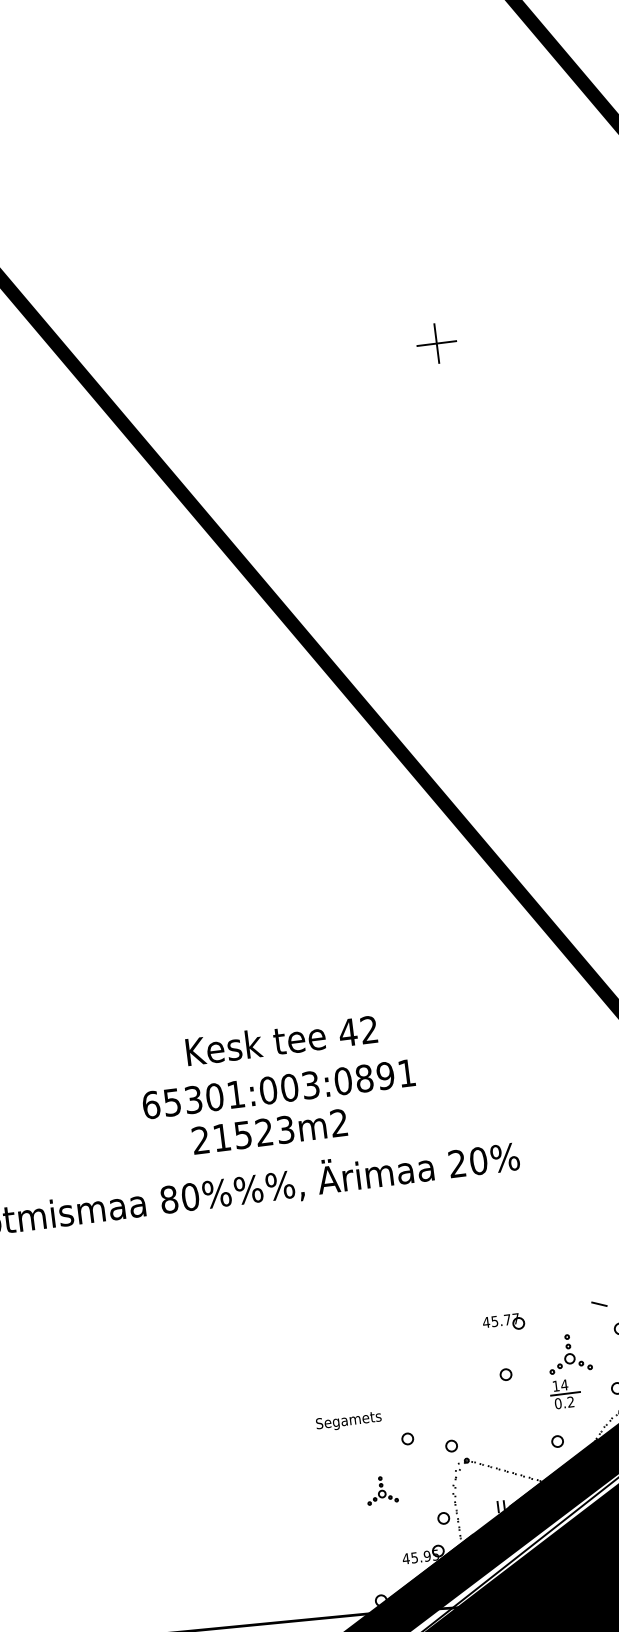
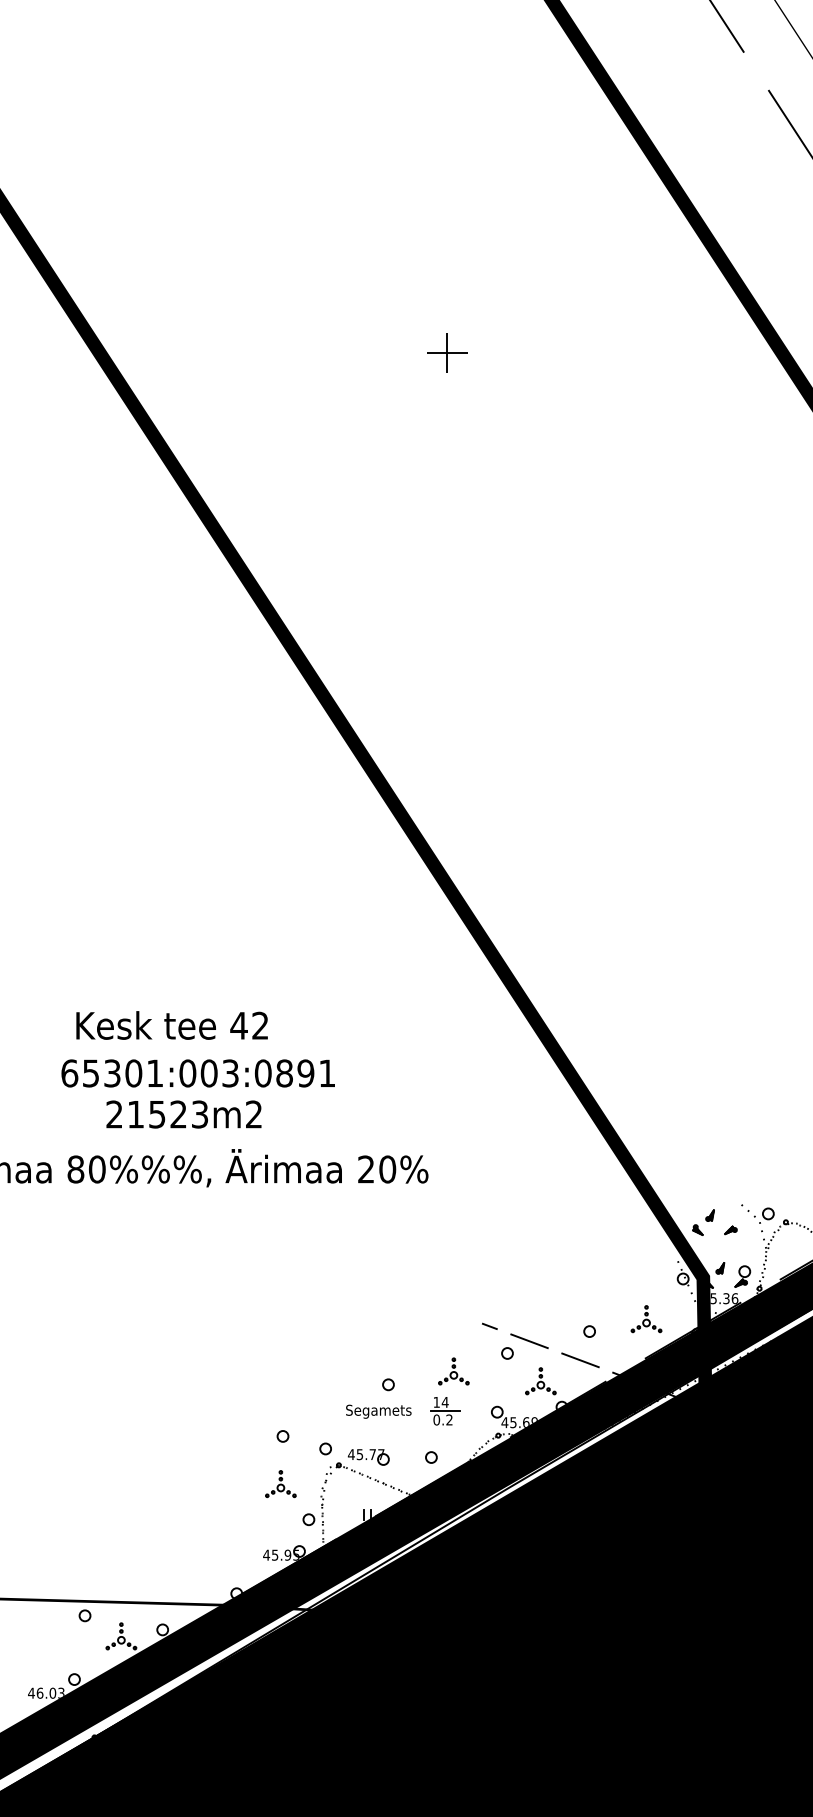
text: (281, 1040) -> (171, 1025), moved
part: (503, 1323) -> (368, 1457), moved
part: (568, 1353) -> (453, 1371), size x0.71
text: (348, 1421) -> (378, 1411), moved
part: (381, 1490) -> (280, 1484), moved

